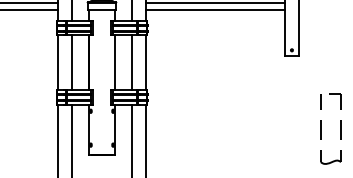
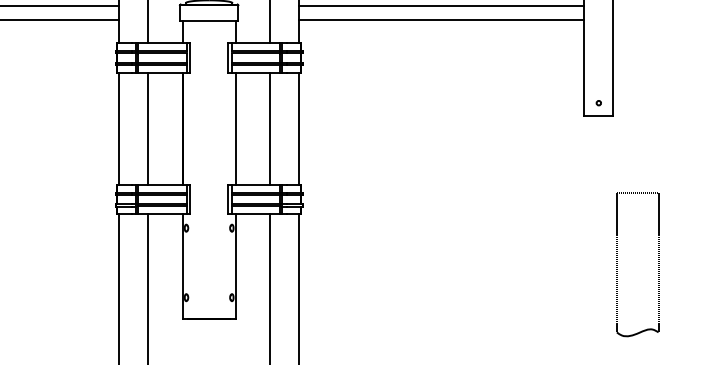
part: (321, 128) -> (618, 263), moved

